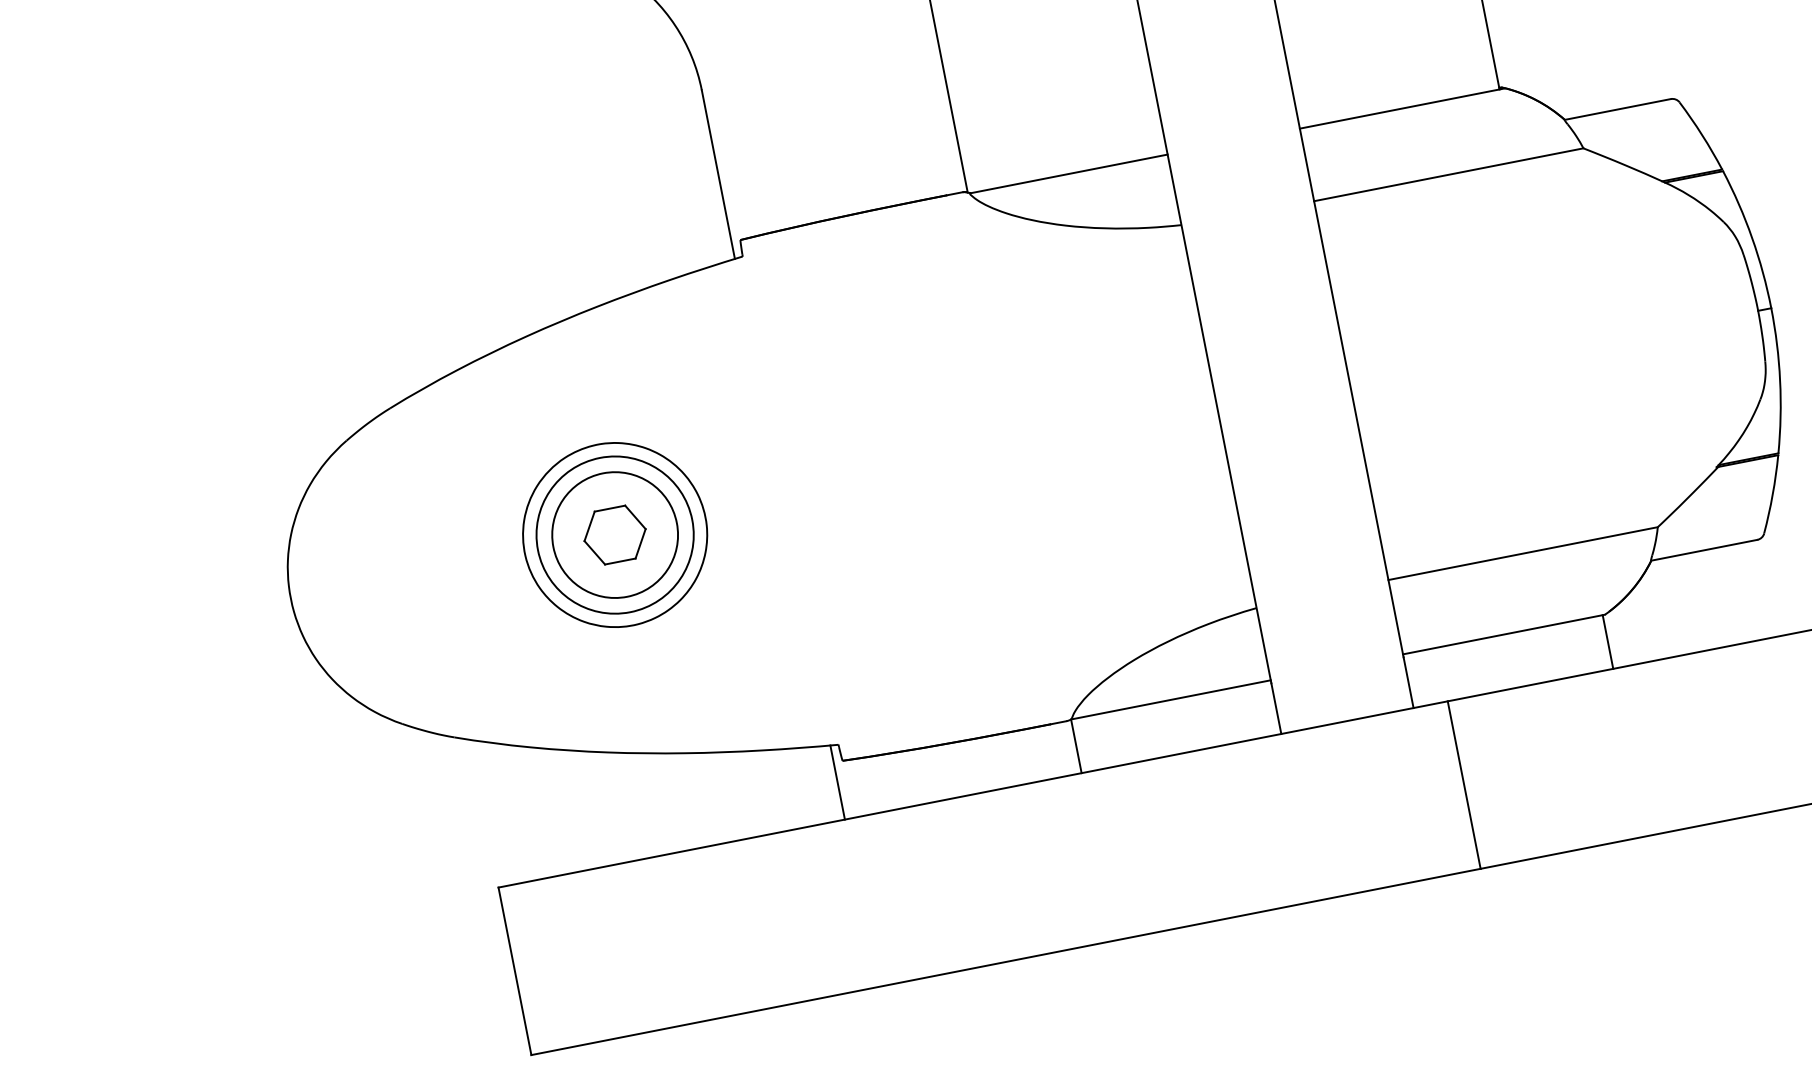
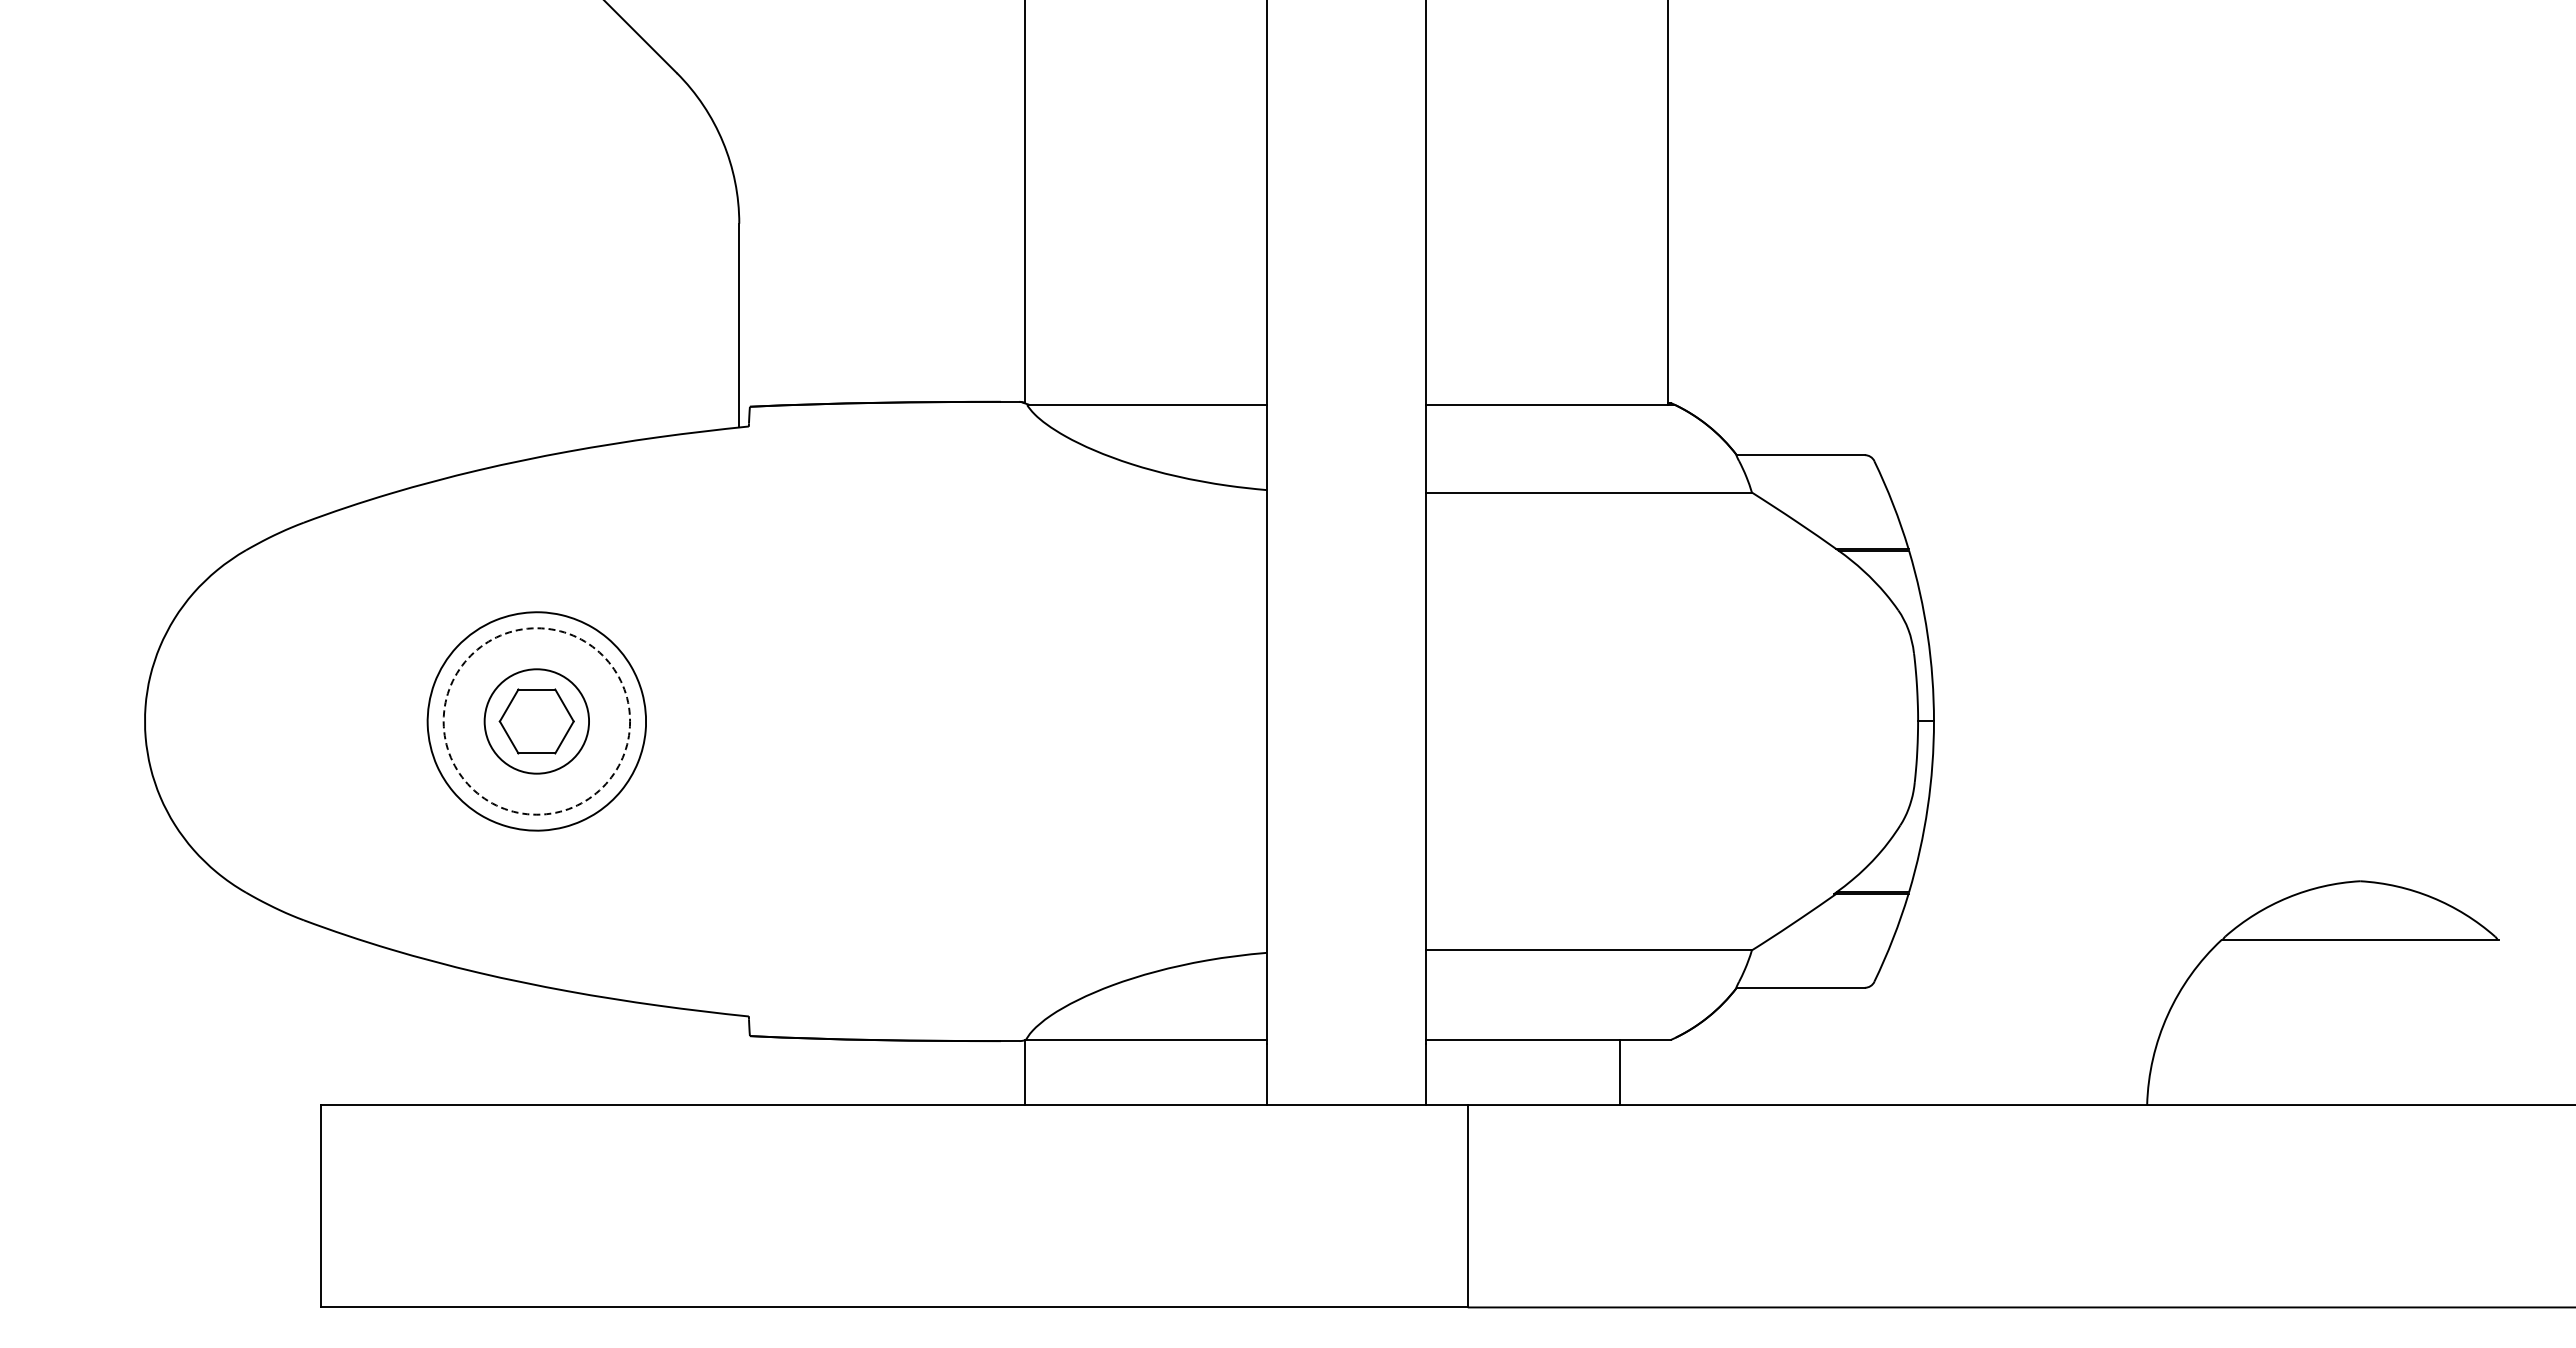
circle: (614, 535) -> (536, 721), size x0.7
circle: (614, 535) -> (536, 721), solid -> dashed
line: (1607, 642) -> (1619, 1072), moved
line: (837, 782) -> (739, 1060), removed

